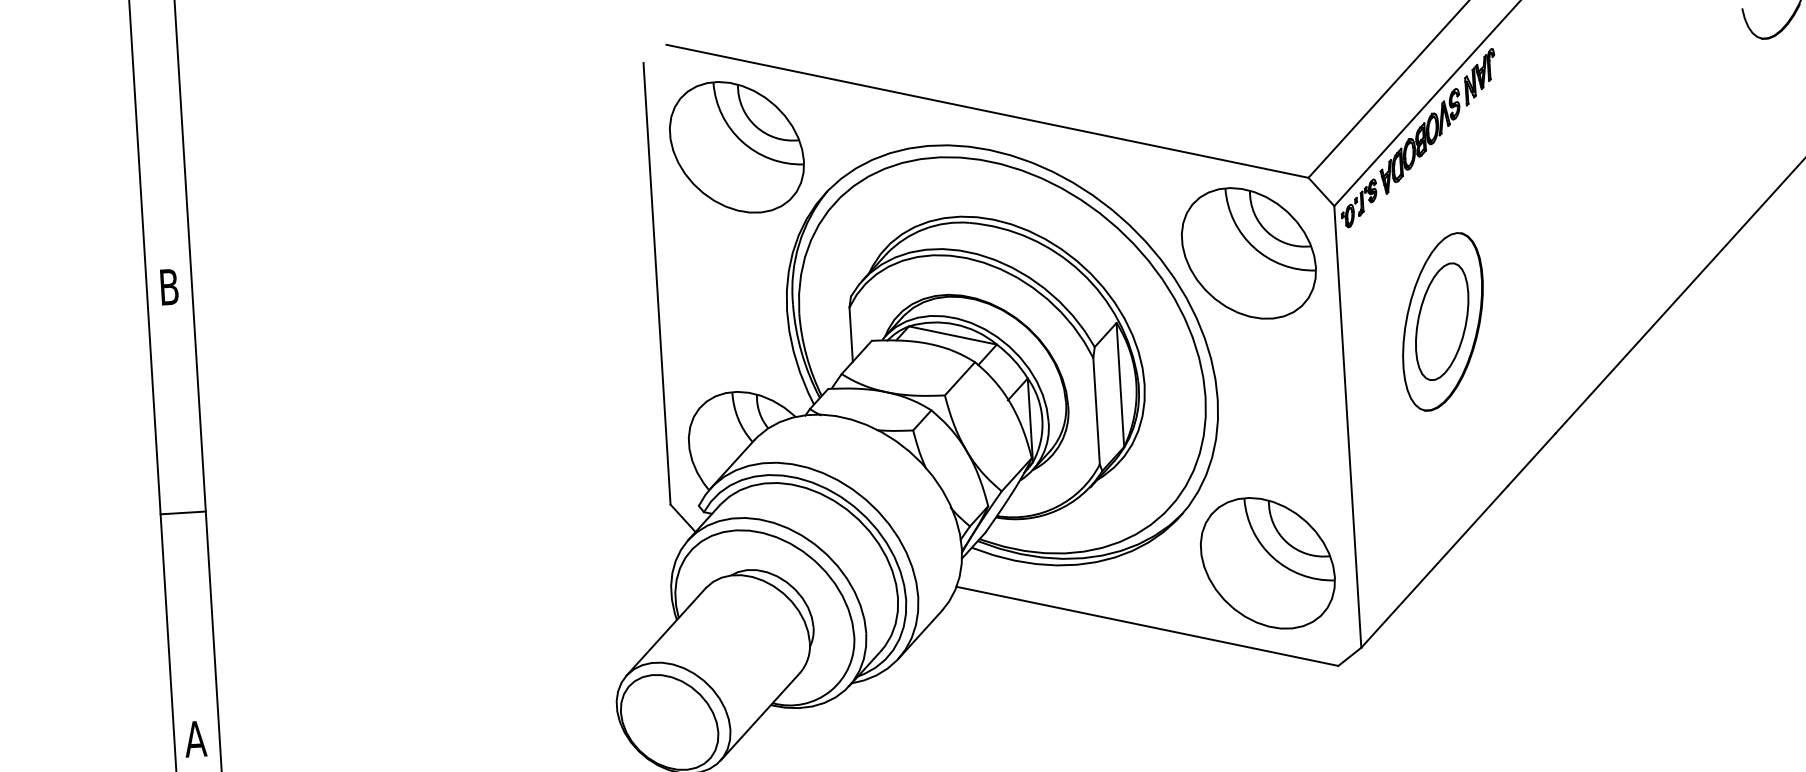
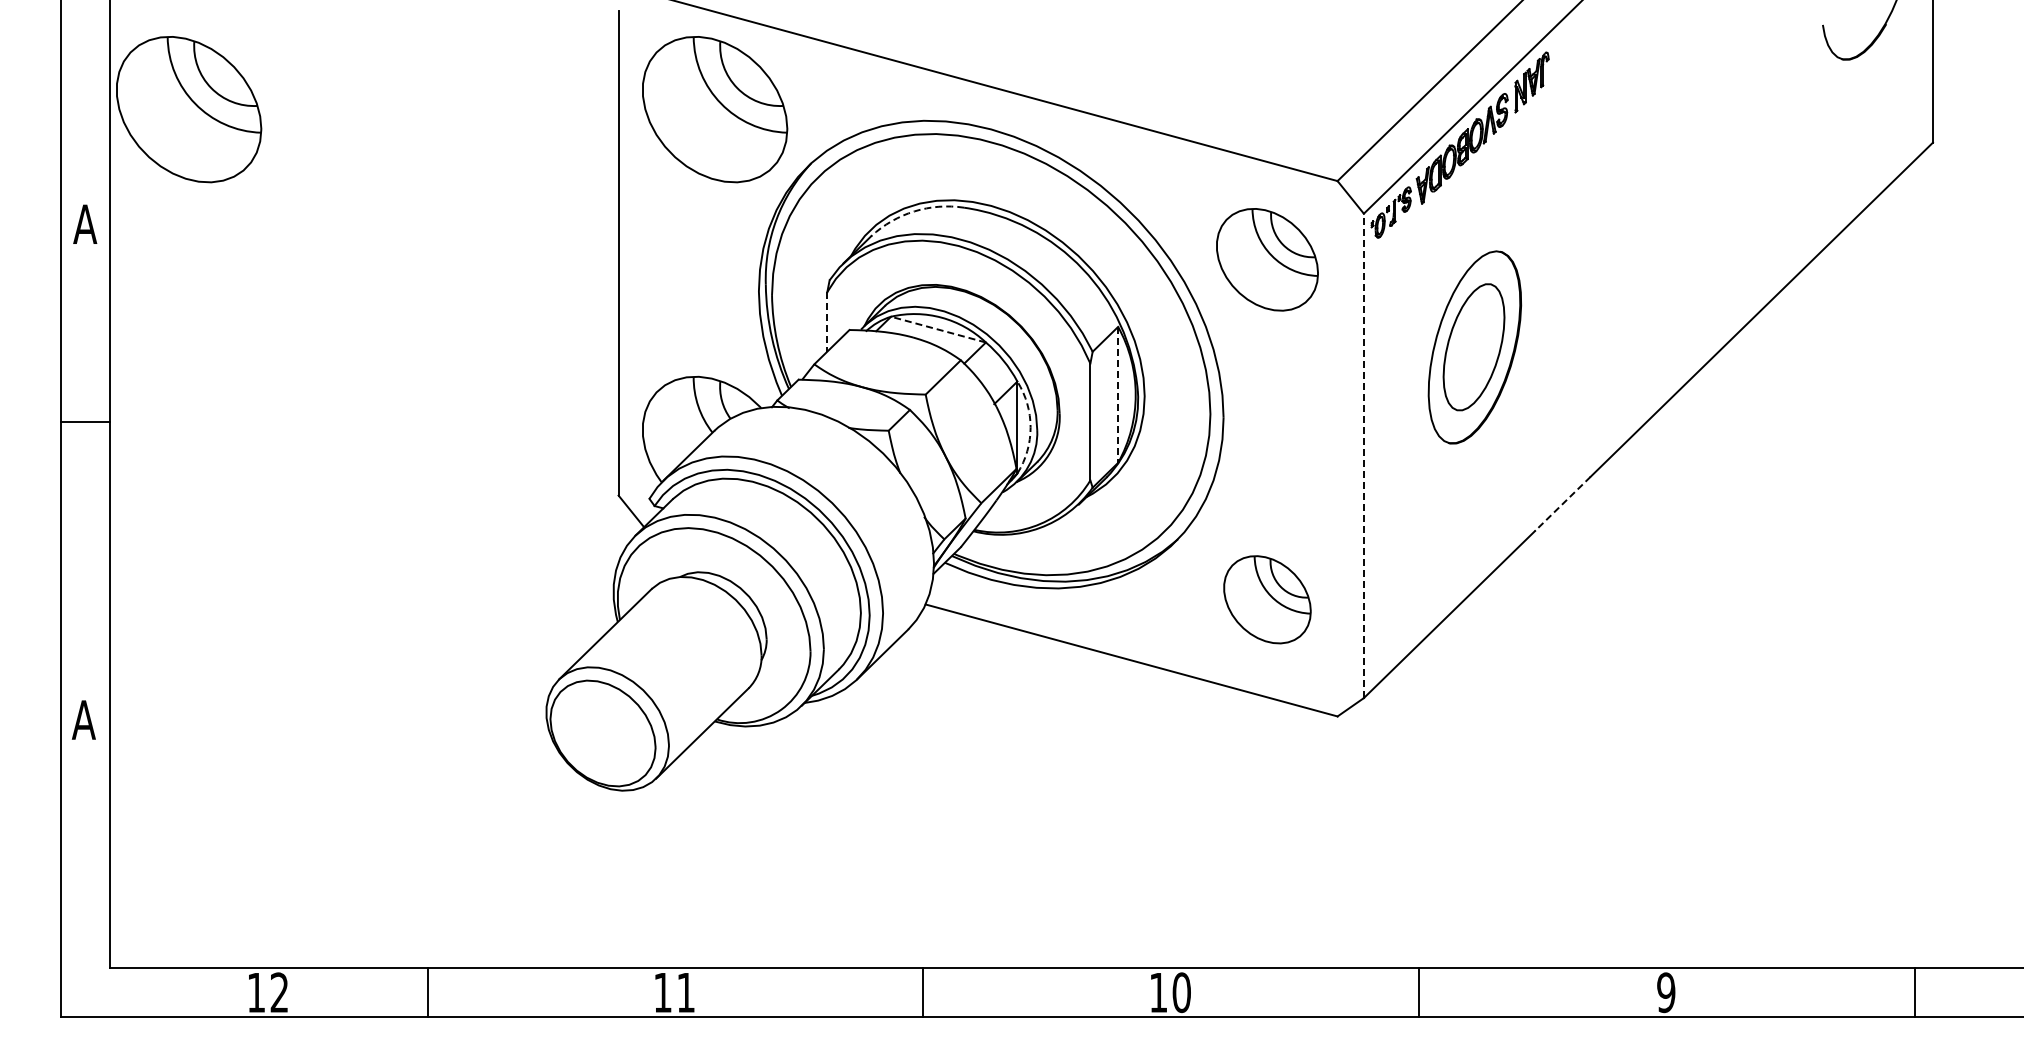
part: (257, 176) -> (189, 109), added
arc: (924, 229) -> (914, 211), solid -> dashed
part: (1248, 253) -> (1267, 259), size x0.7
text: (169, 286) -> (85, 223), B -> A
line: (851, 334) -> (827, 321), solid -> dashed
line: (952, 335) -> (938, 329), solid -> dashed
line: (1120, 384) -> (1118, 394), solid -> dashed
arc: (1042, 419) -> (1030, 427), solid -> dashed
line: (1347, 426) -> (1363, 455), solid -> dashed
line: (1531, 459) -> (1562, 503), solid -> dashed
line: (183, 513) -> (85, 422), moved
part: (1267, 563) -> (1267, 599), size x0.6

